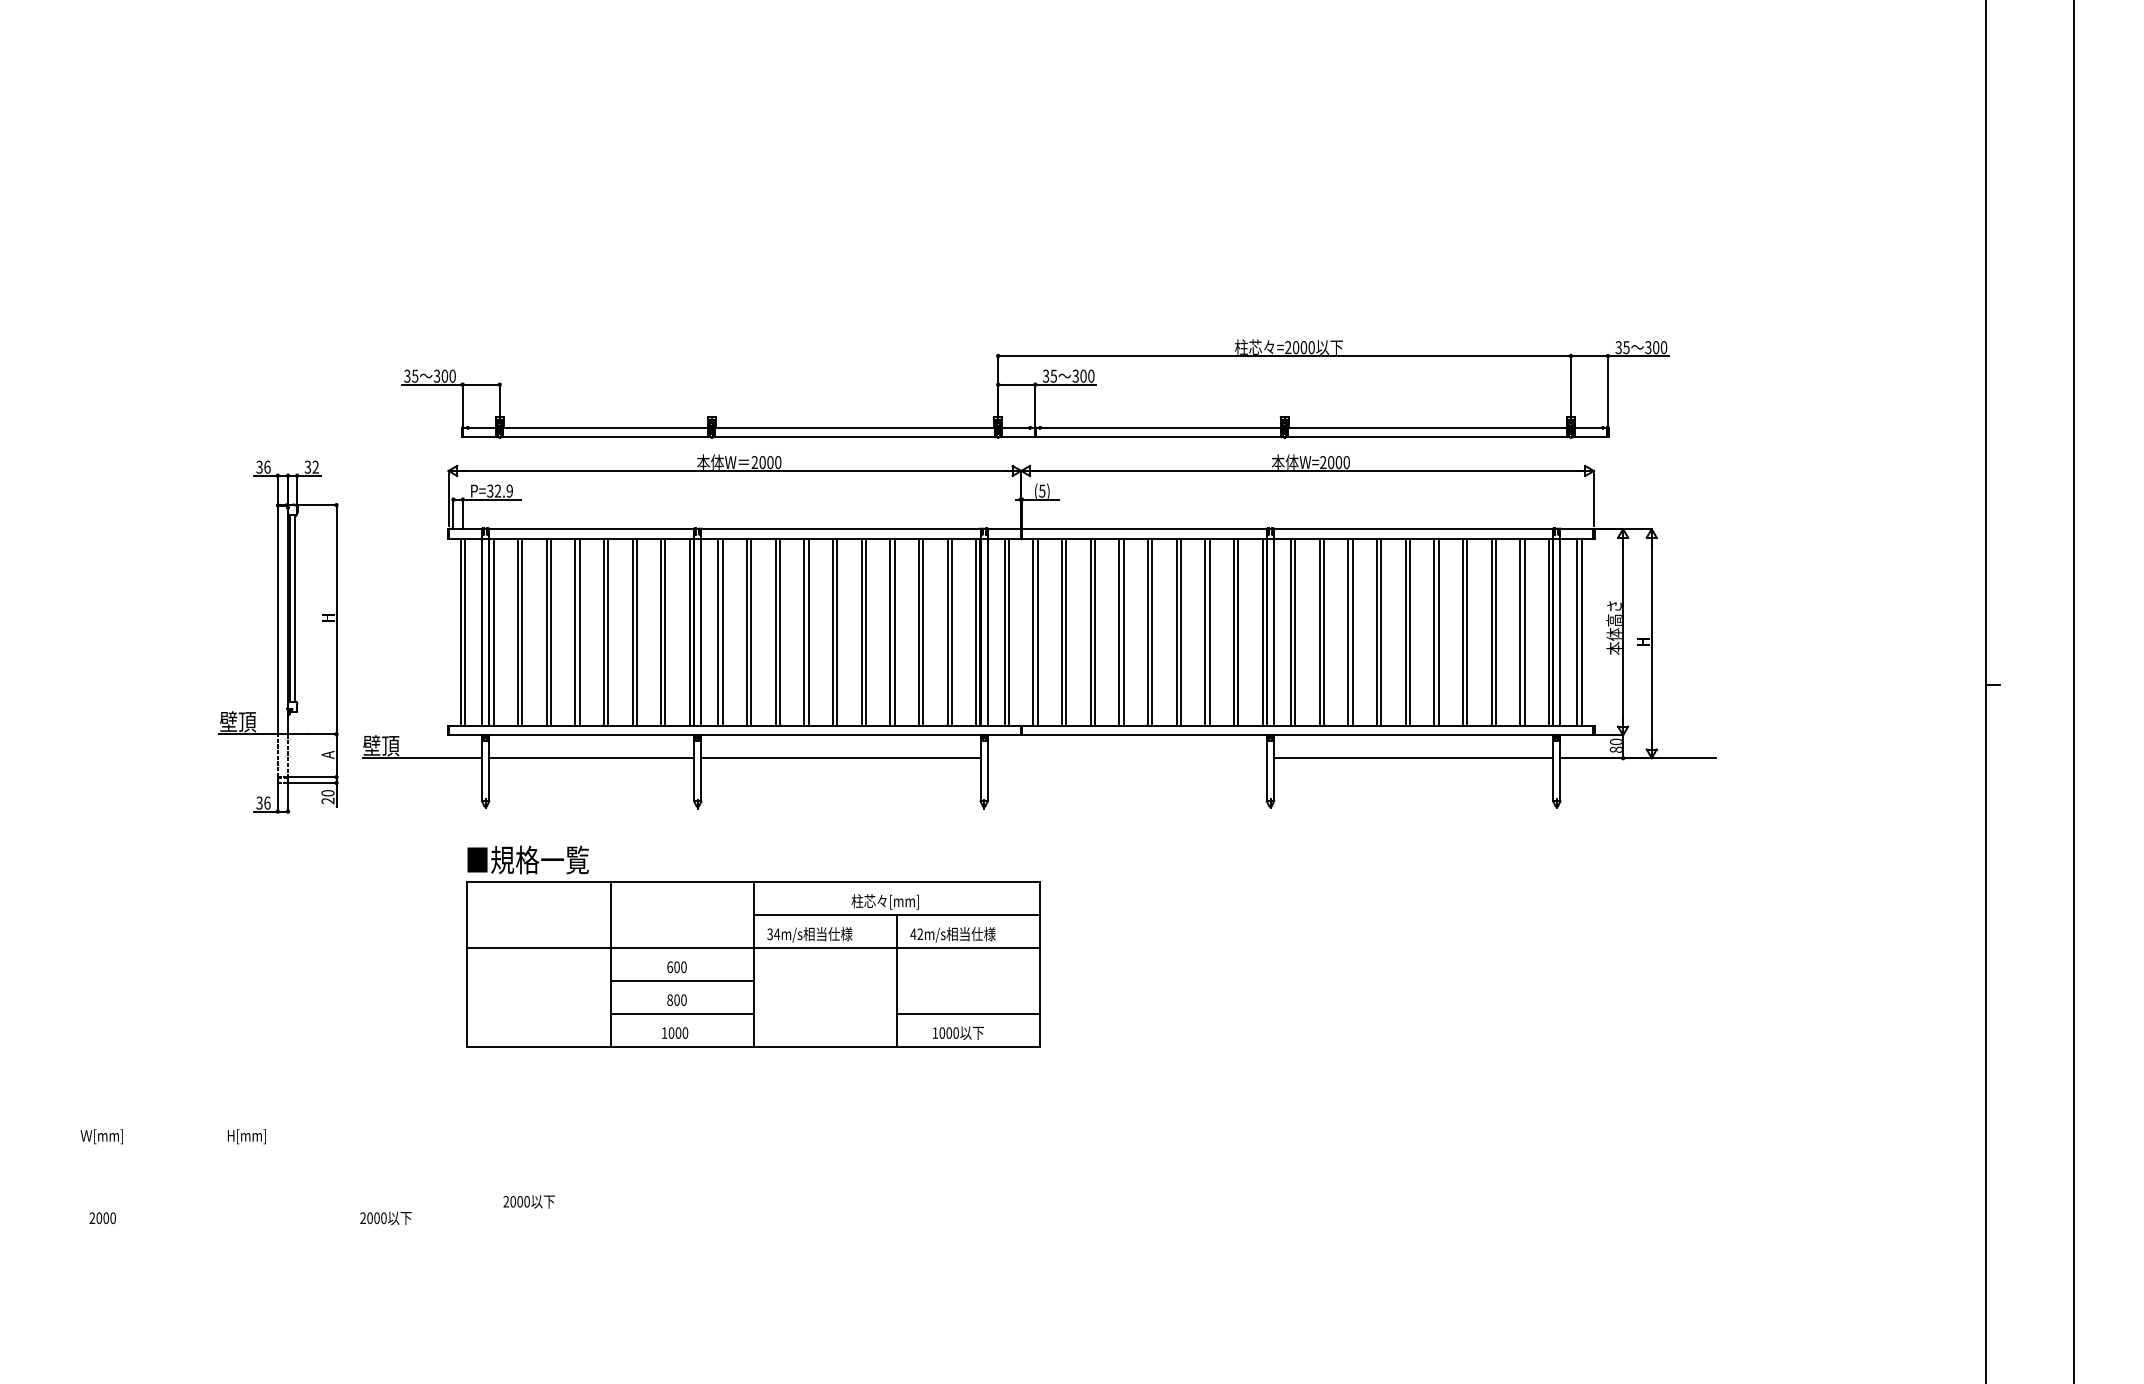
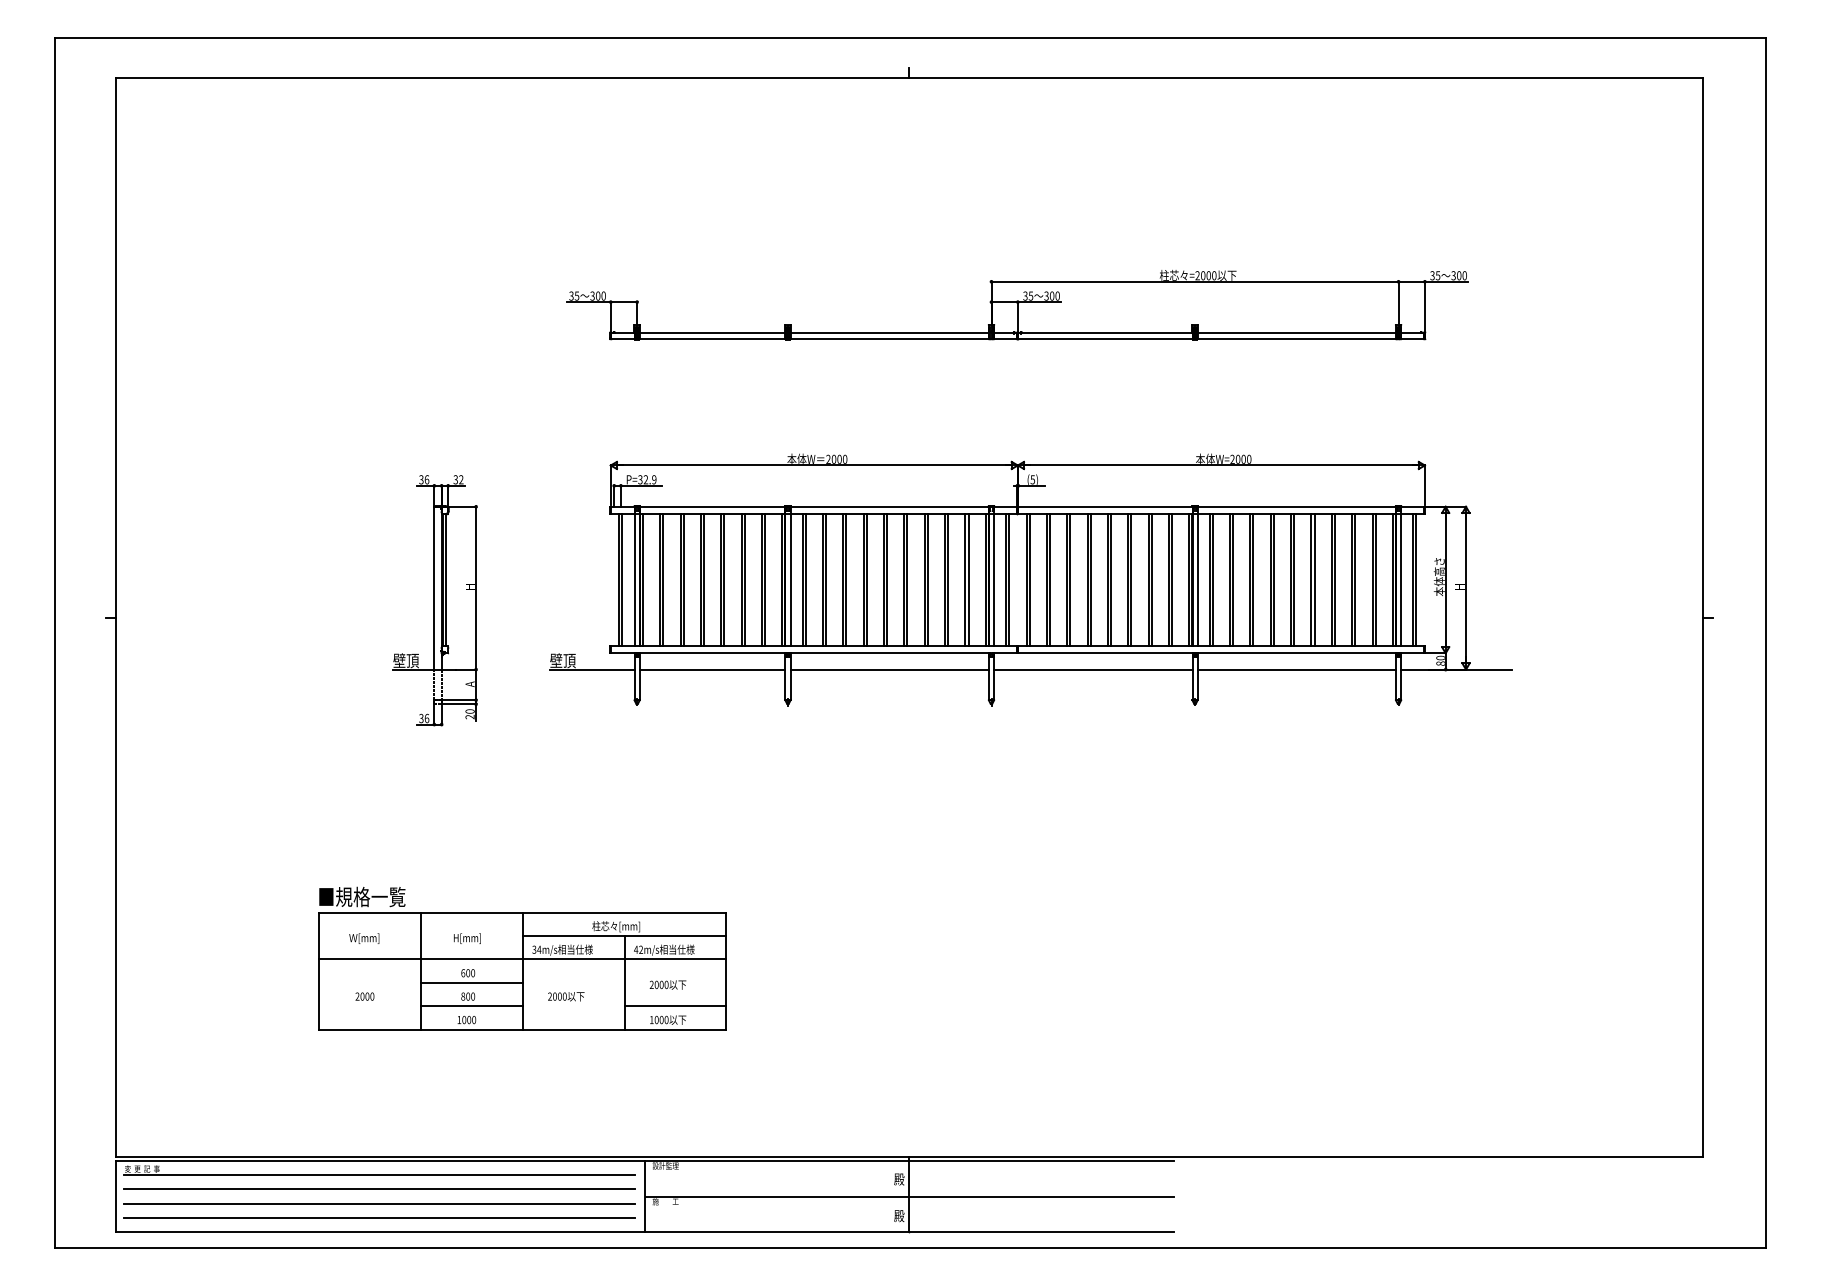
part: (1034, 389) -> (1017, 305), moved
part: (277, 637) -> (434, 600), moved
line: (1127, 758) -> (1093, 669), added
part: (753, 946) -> (522, 958), moved

